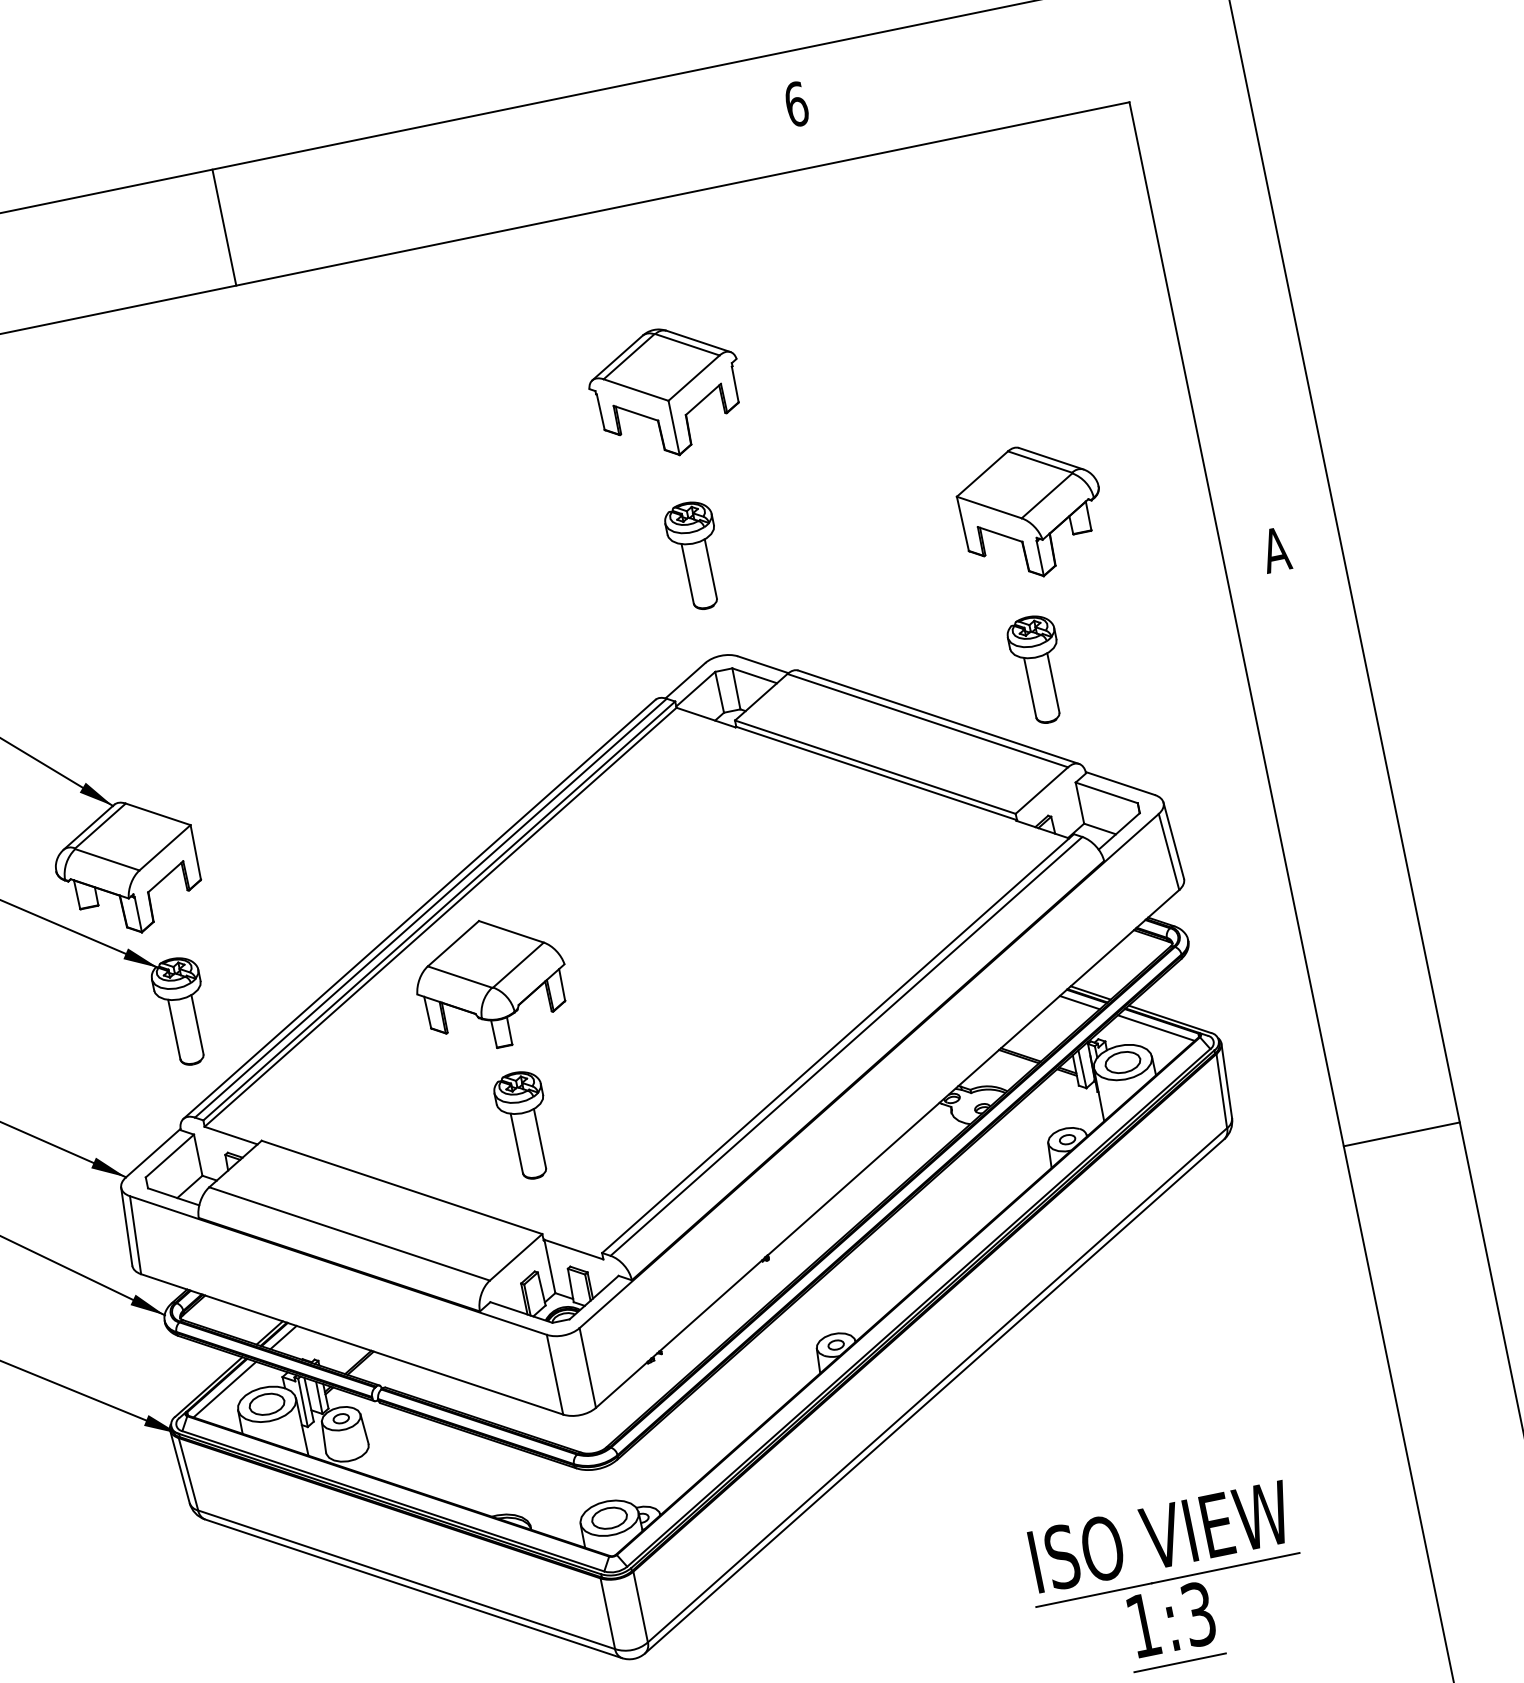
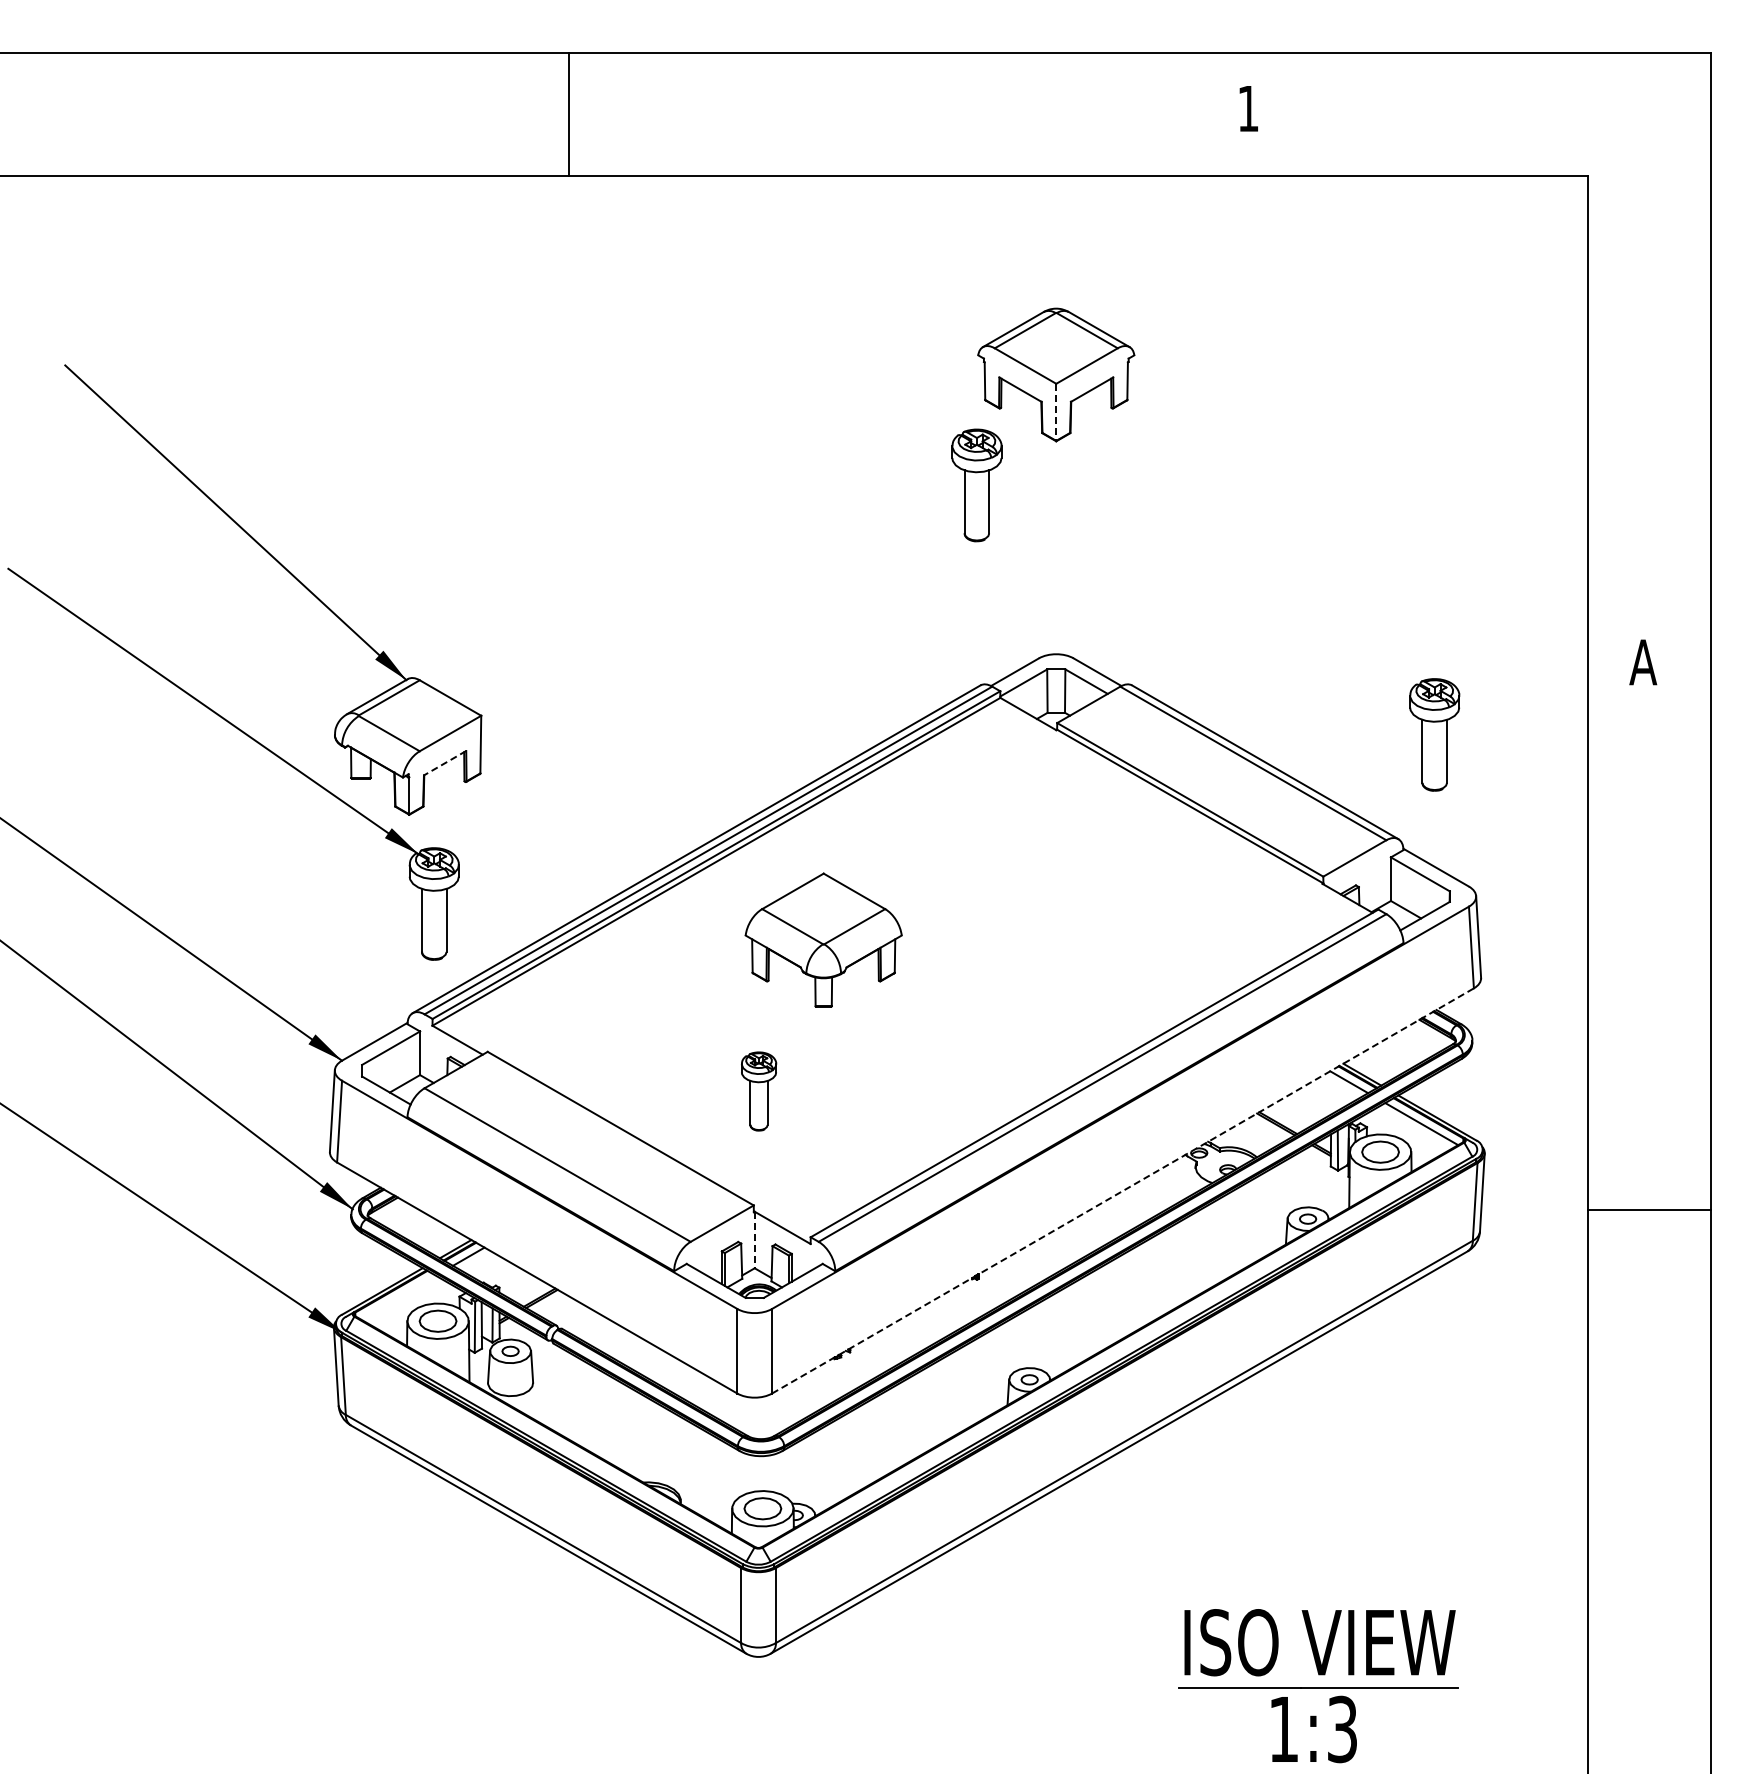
text: (796, 104) -> (1248, 108), 6 -> 1
line: (224, 227) -> (569, 114), moved
line: (674, 427) -> (1056, 412), solid -> dashed
part: (1031, 511) -> (1402, 572), removed
part: (695, 556) -> (976, 485), moved
part: (1038, 669) -> (1434, 734), moved
line: (165, 877) -> (444, 763), solid -> dashed
part: (491, 983) -> (823, 939), moved
part: (524, 1125) -> (758, 1091), size x0.7
line: (1401, 1134) -> (1648, 1209), moved
line: (888, 1148) -> (1123, 1190), solid -> dashed
line: (549, 1266) -> (754, 1240), solid -> dashed
line: (224, 1389) -> (397, 1297), removed

